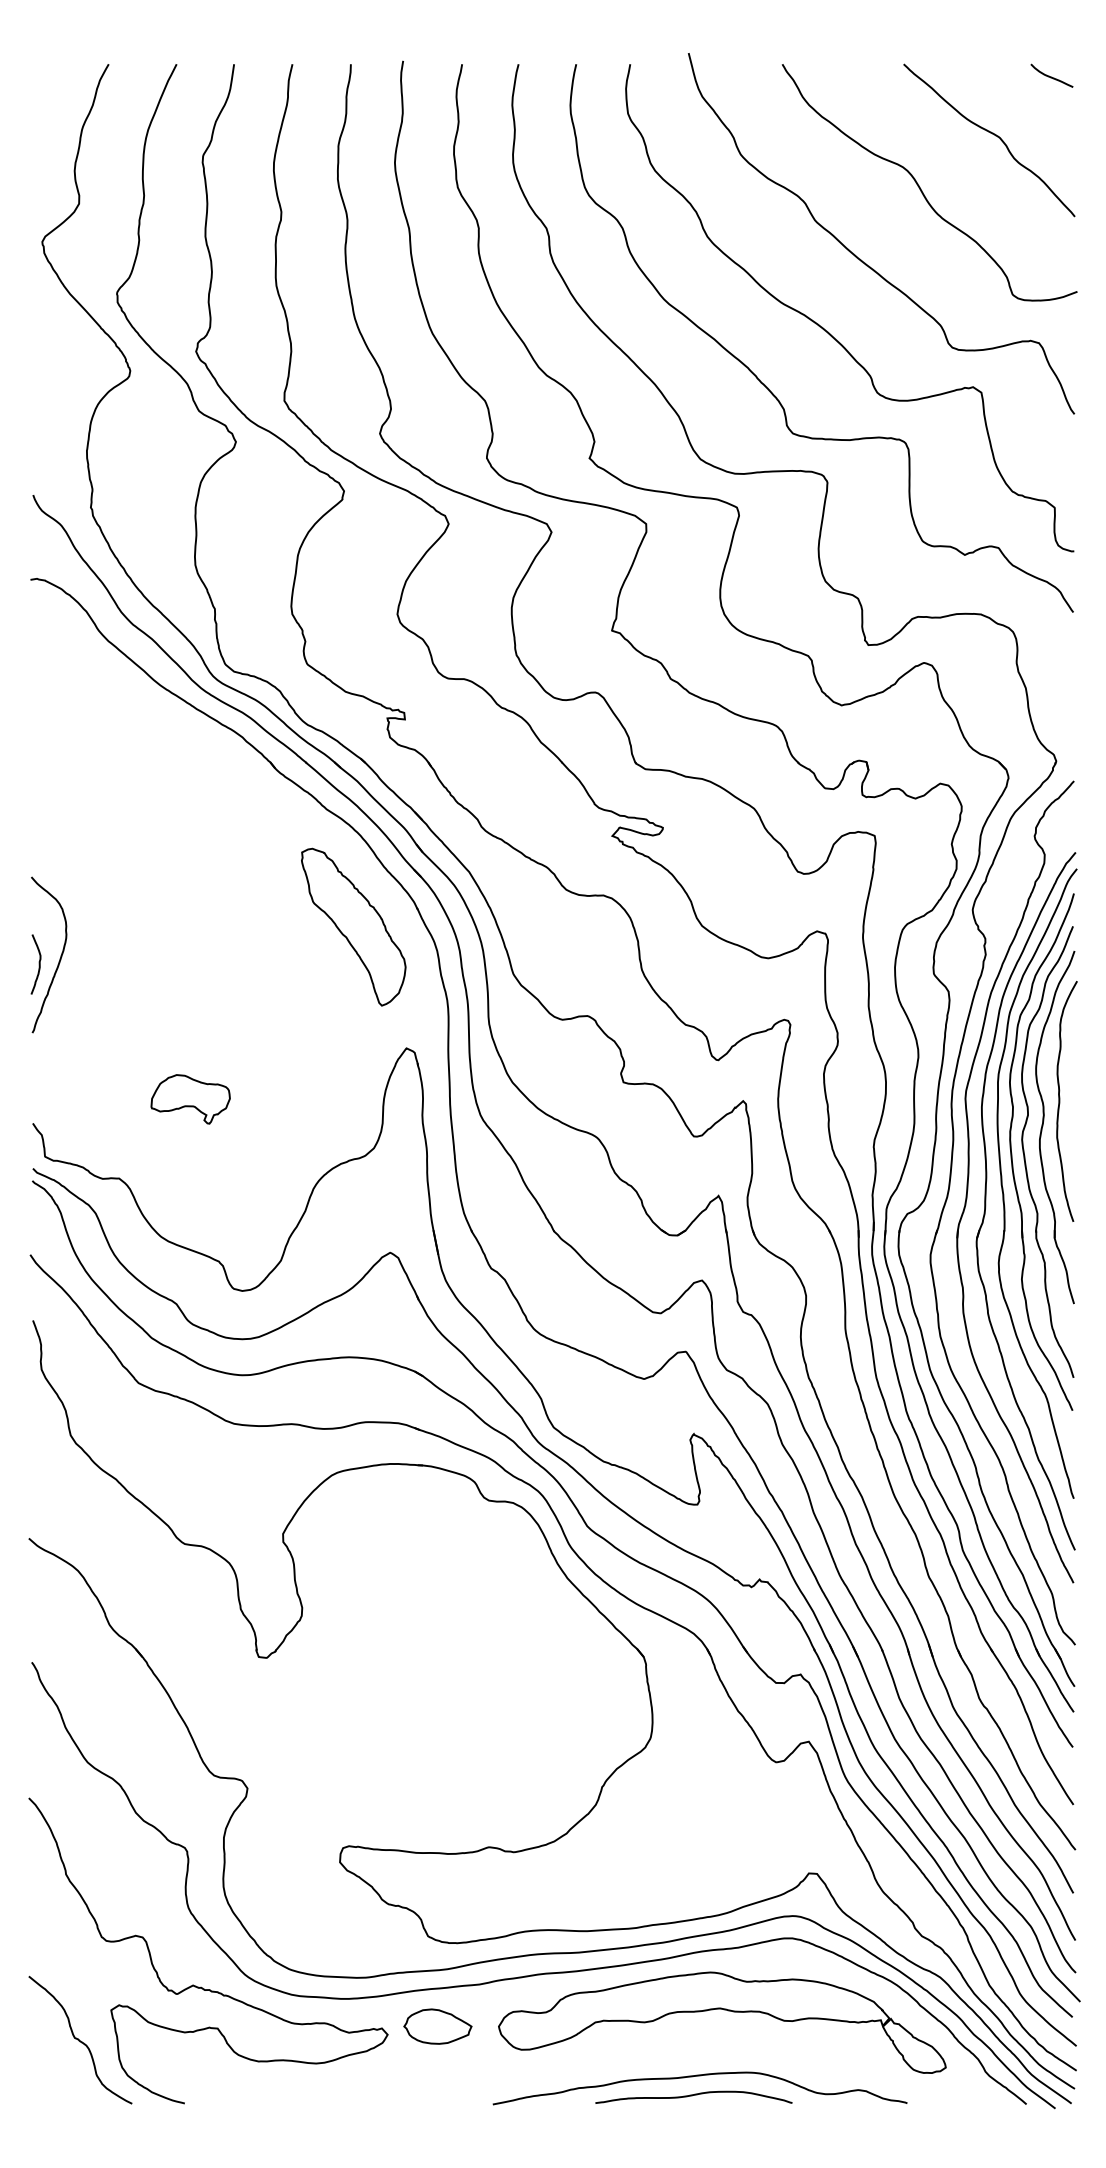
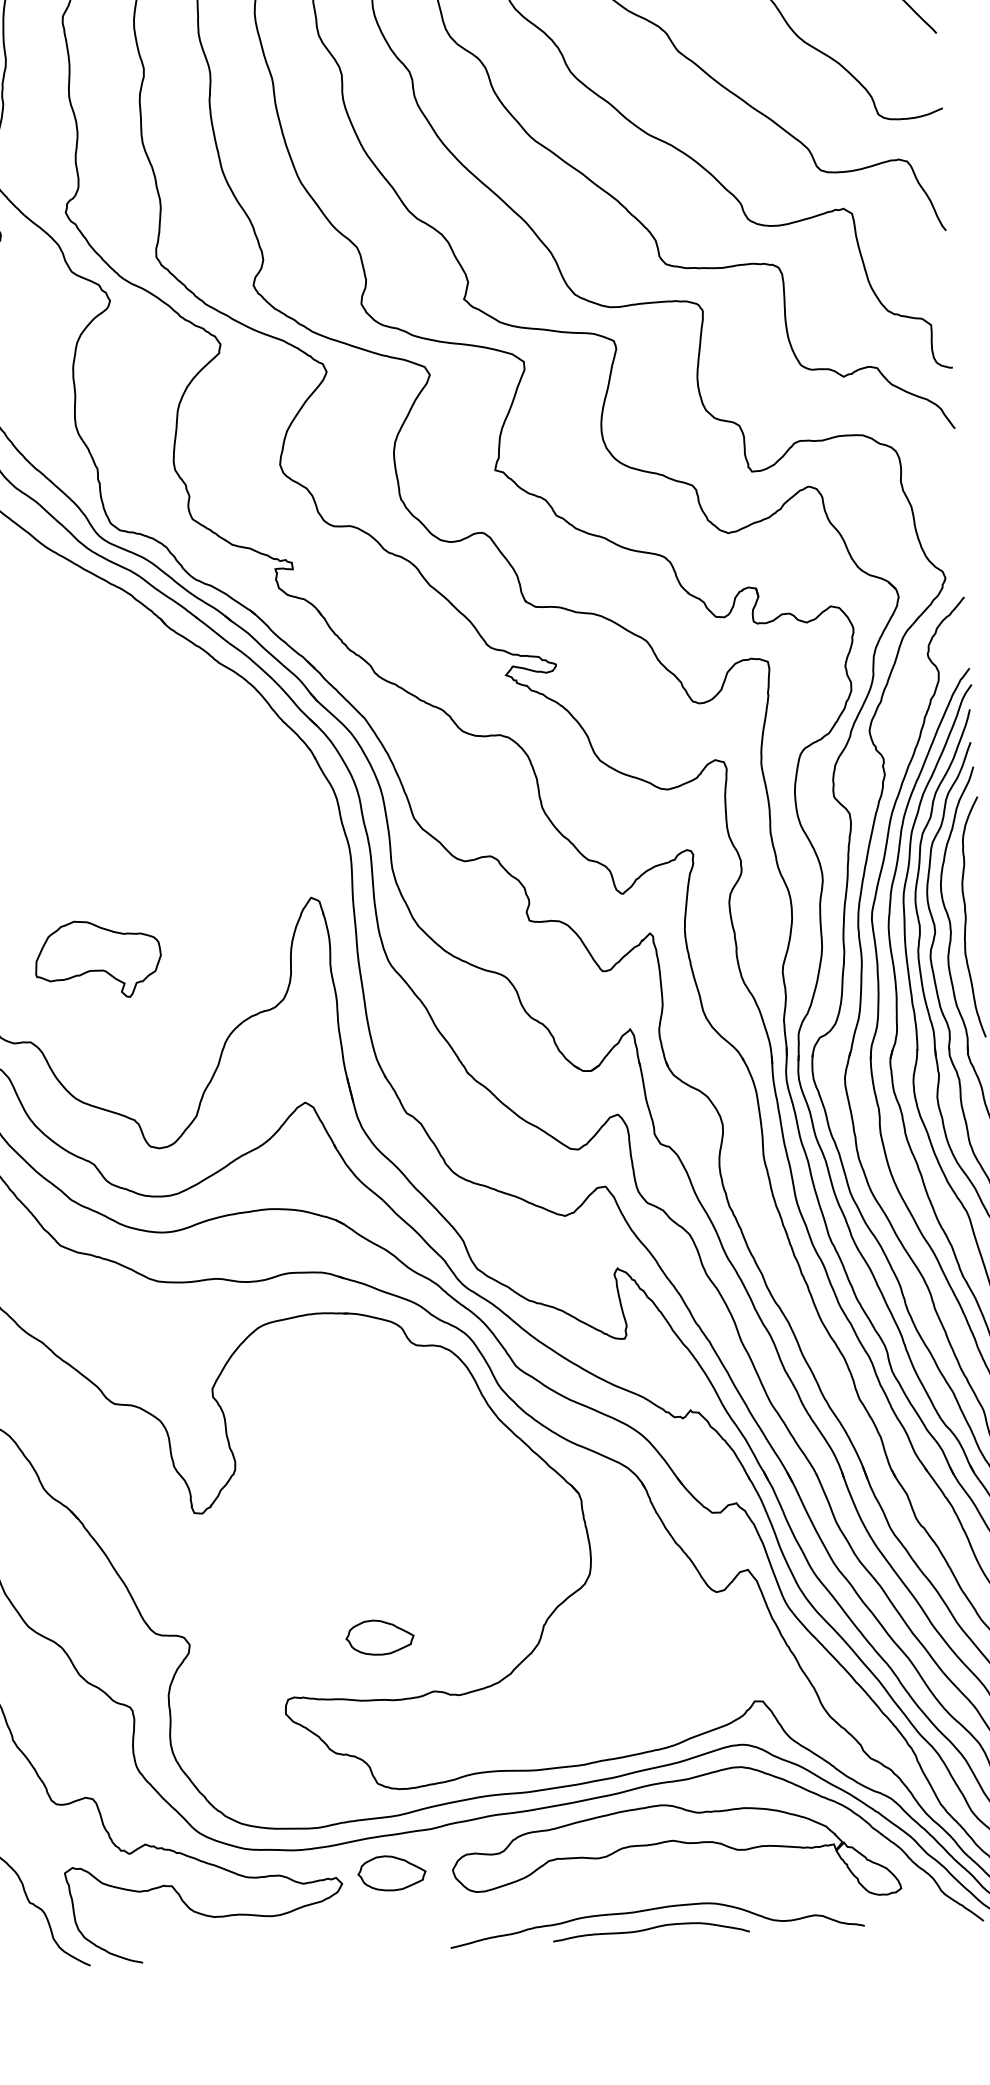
part: (353, 926) -> (251, 778), removed
part: (190, 1099) -> (97, 959), size x1.6
part: (437, 1790) -> (379, 1637), added

